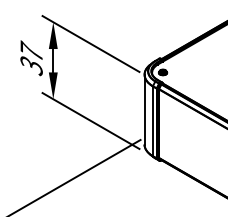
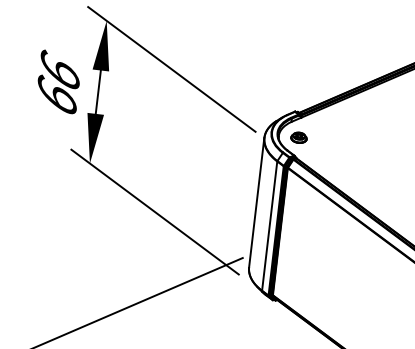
text: (31, 58) -> (58, 83), 37 -> 66

